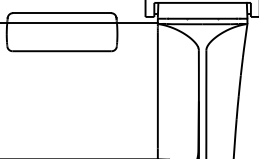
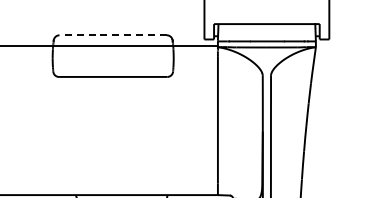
line: (62, 13) -> (113, 35), solid -> dashed

